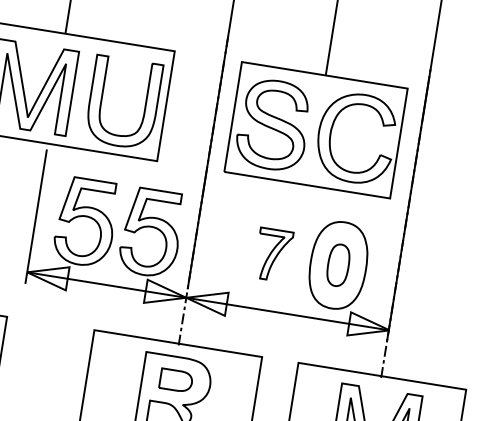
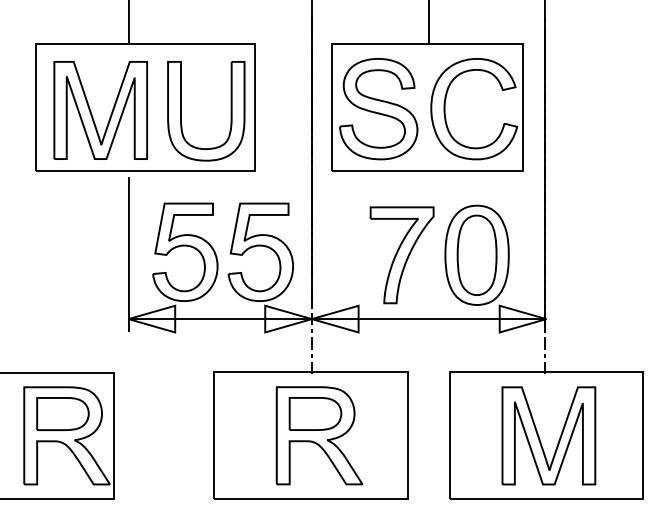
part: (272, 255) -> (401, 255), size x1.67
part: (338, 264) -> (476, 254), size x1.67
part: (176, 380) -> (315, 413), size x1.43

